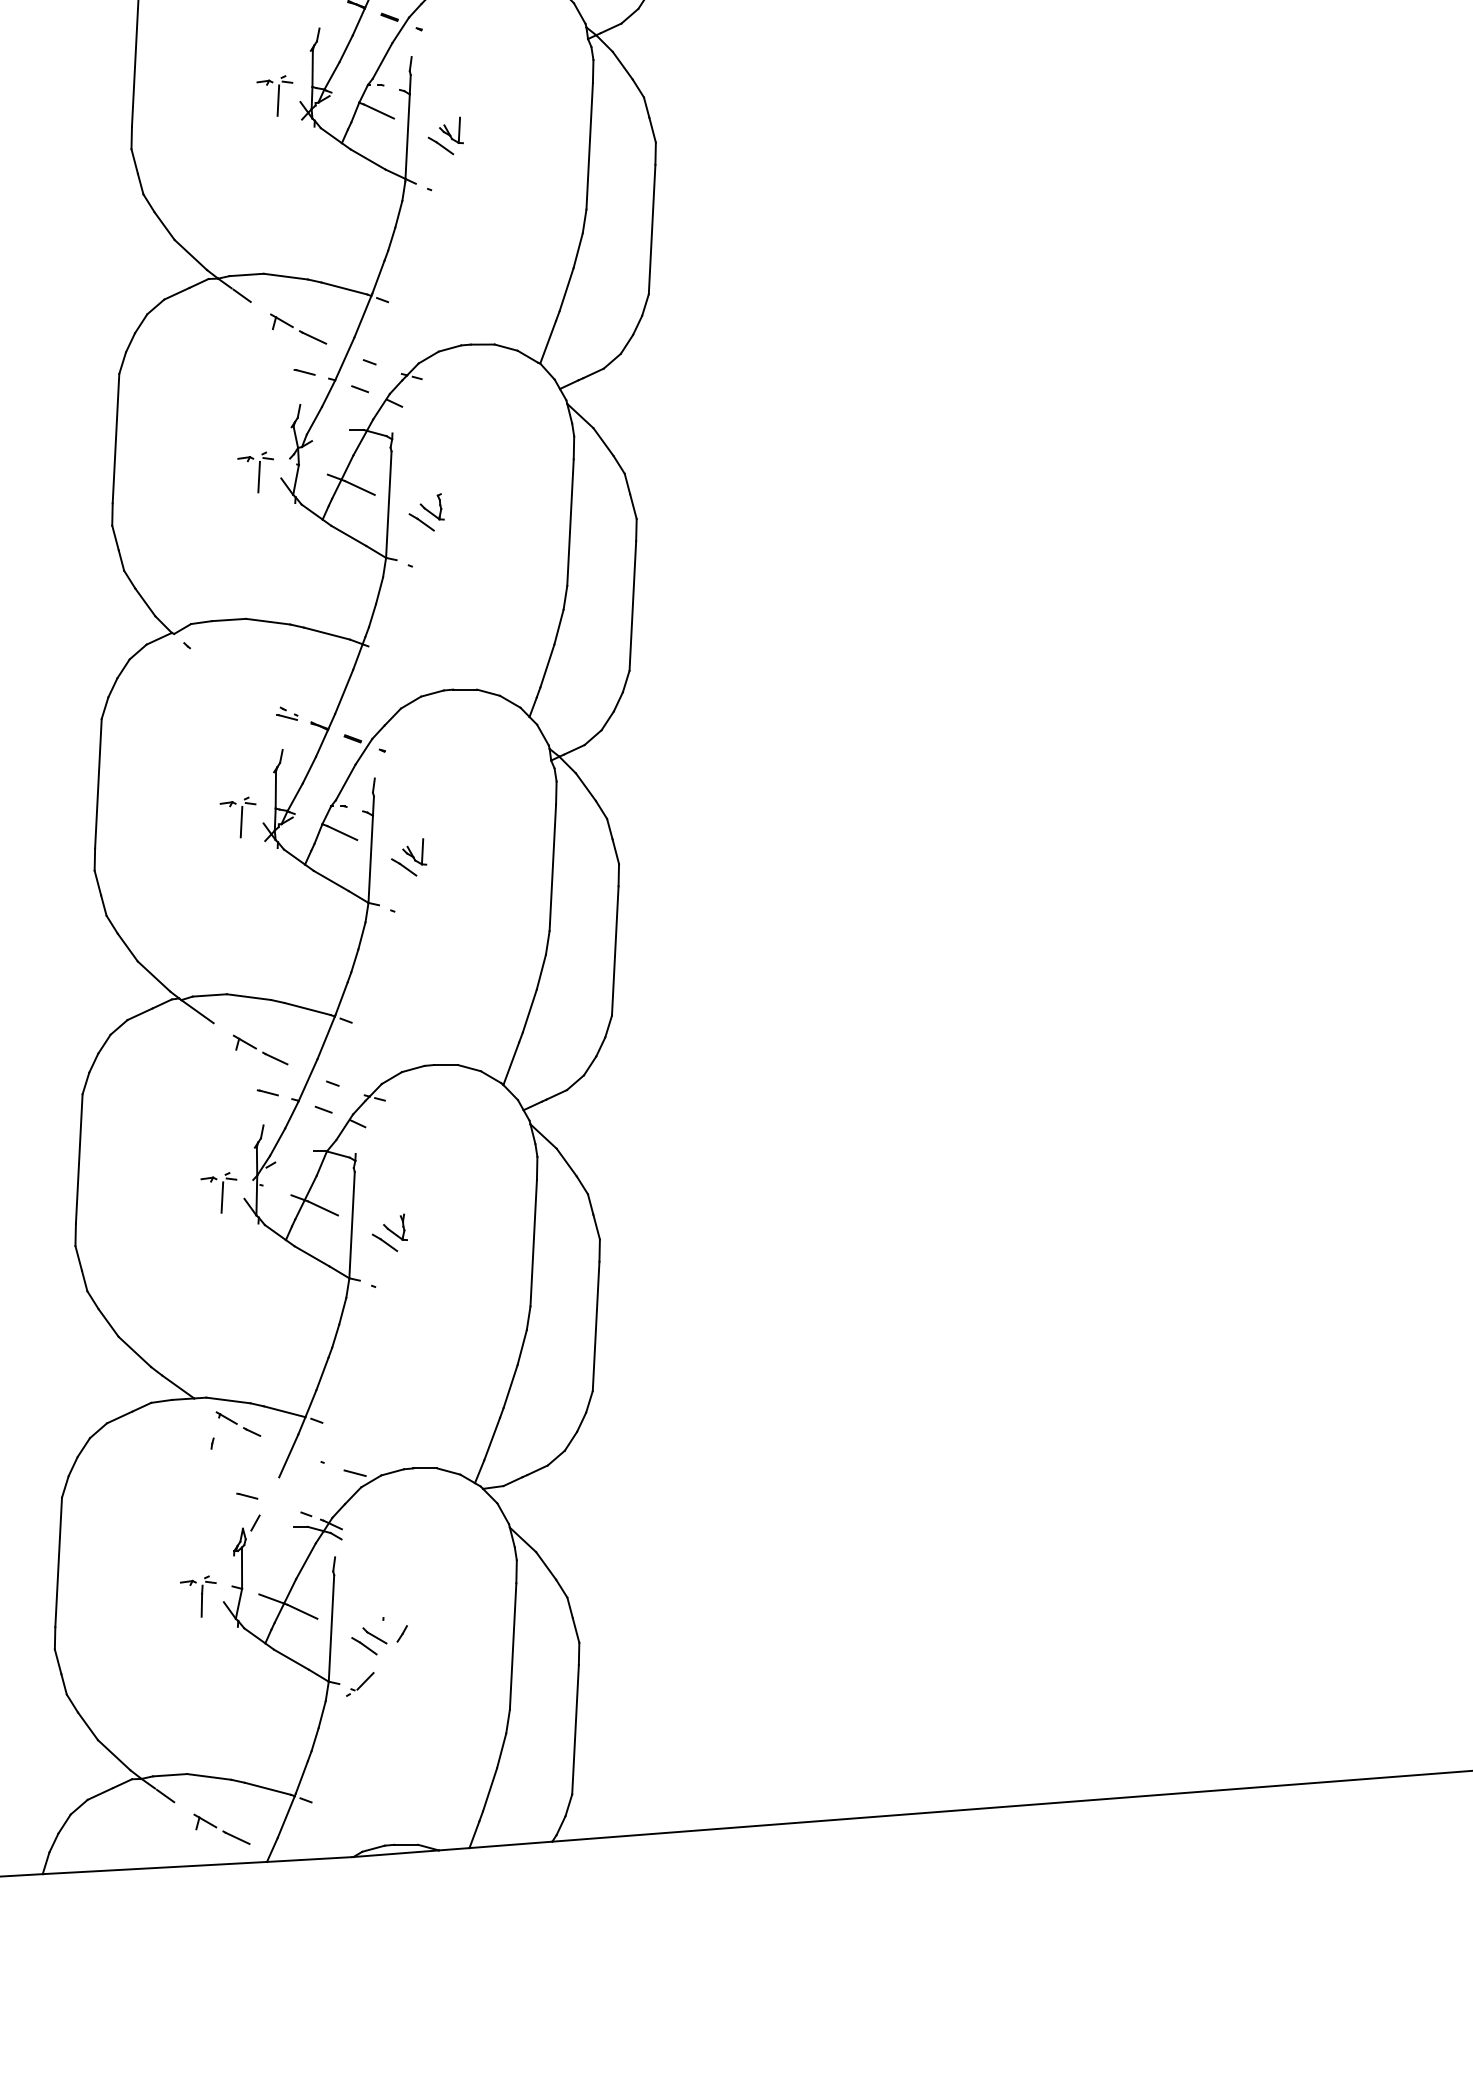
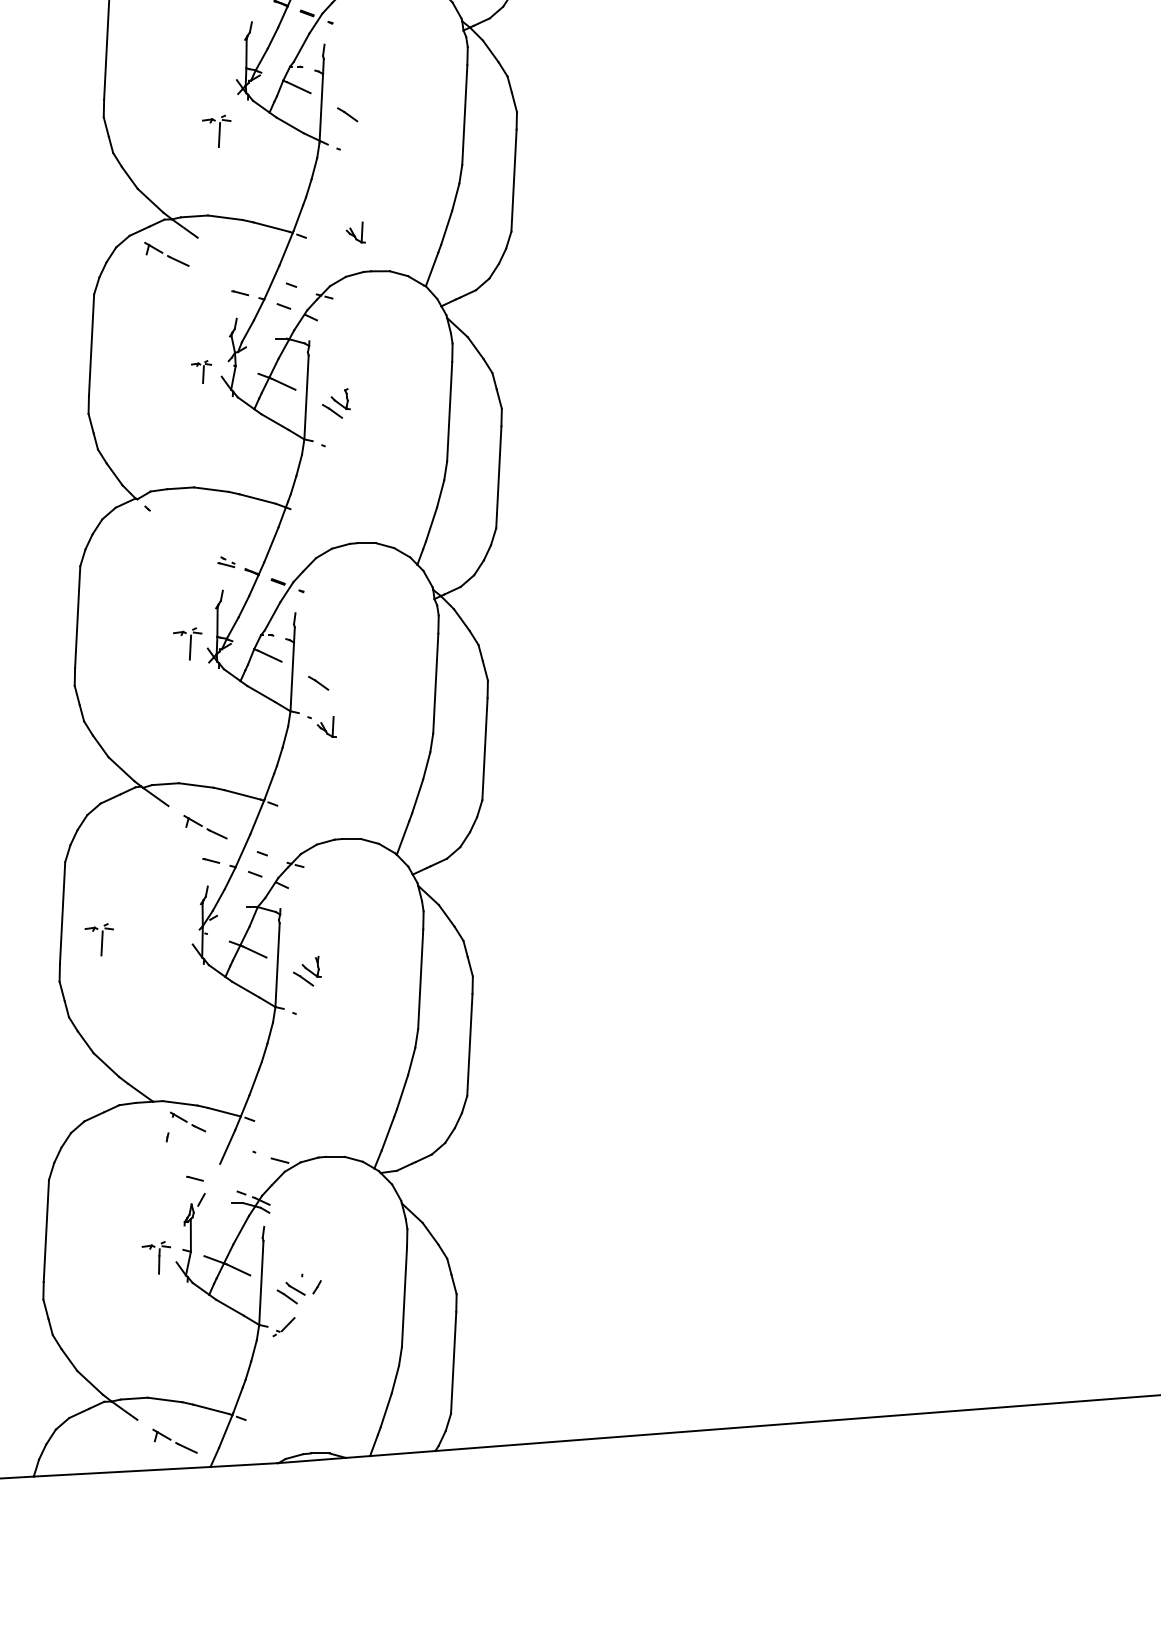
part: (274, 95) -> (216, 130), moved
part: (451, 130) -> (355, 232), moved
part: (298, 328) -> (166, 253), moved
part: (255, 472) -> (201, 372), size x0.7
part: (414, 851) -> (326, 726), moved
part: (218, 1192) -> (99, 939), moved

